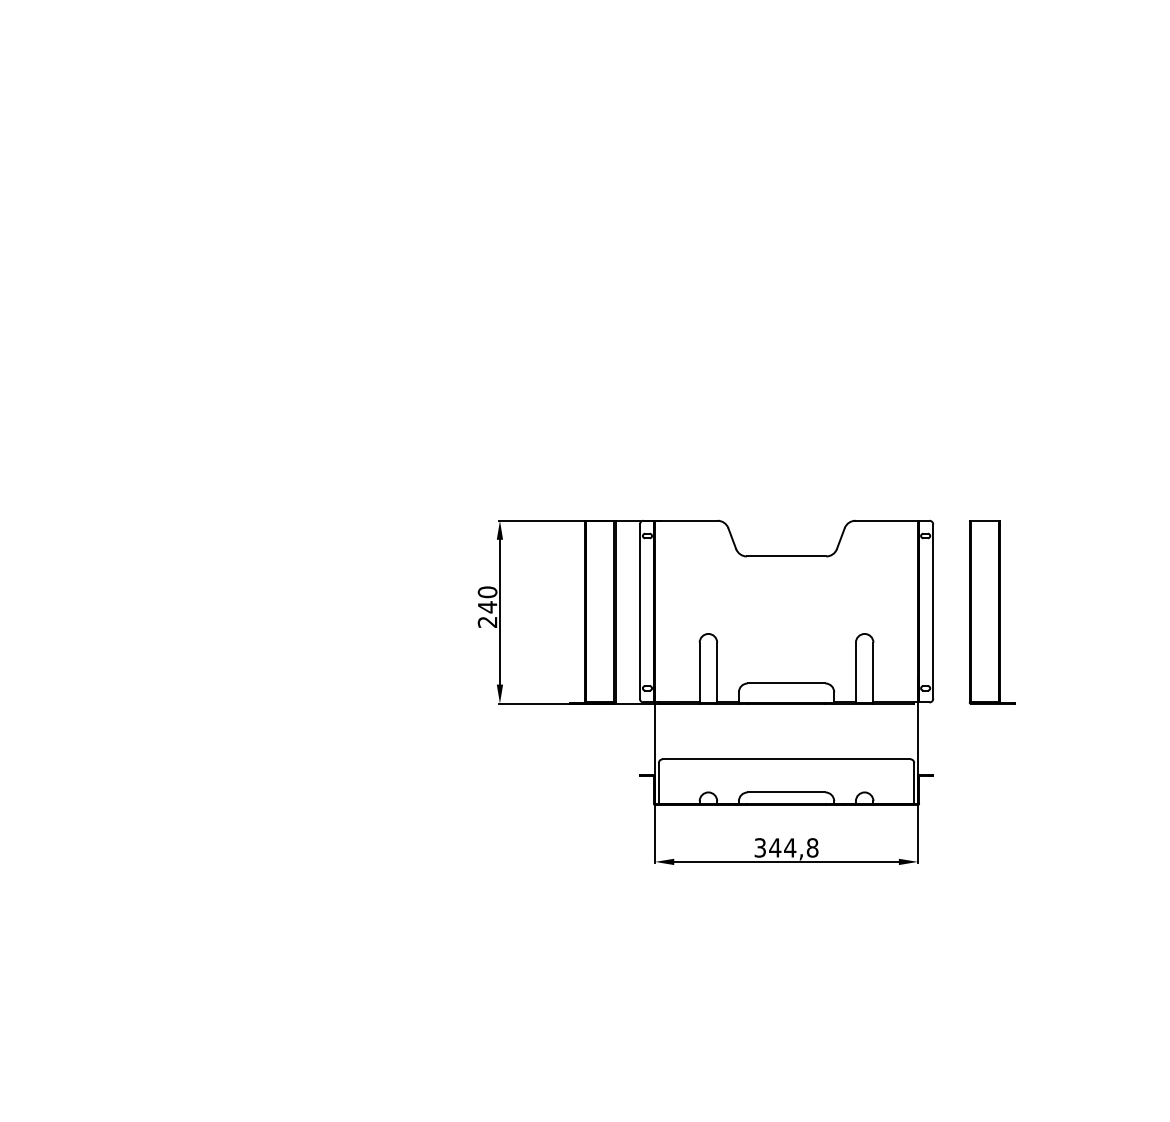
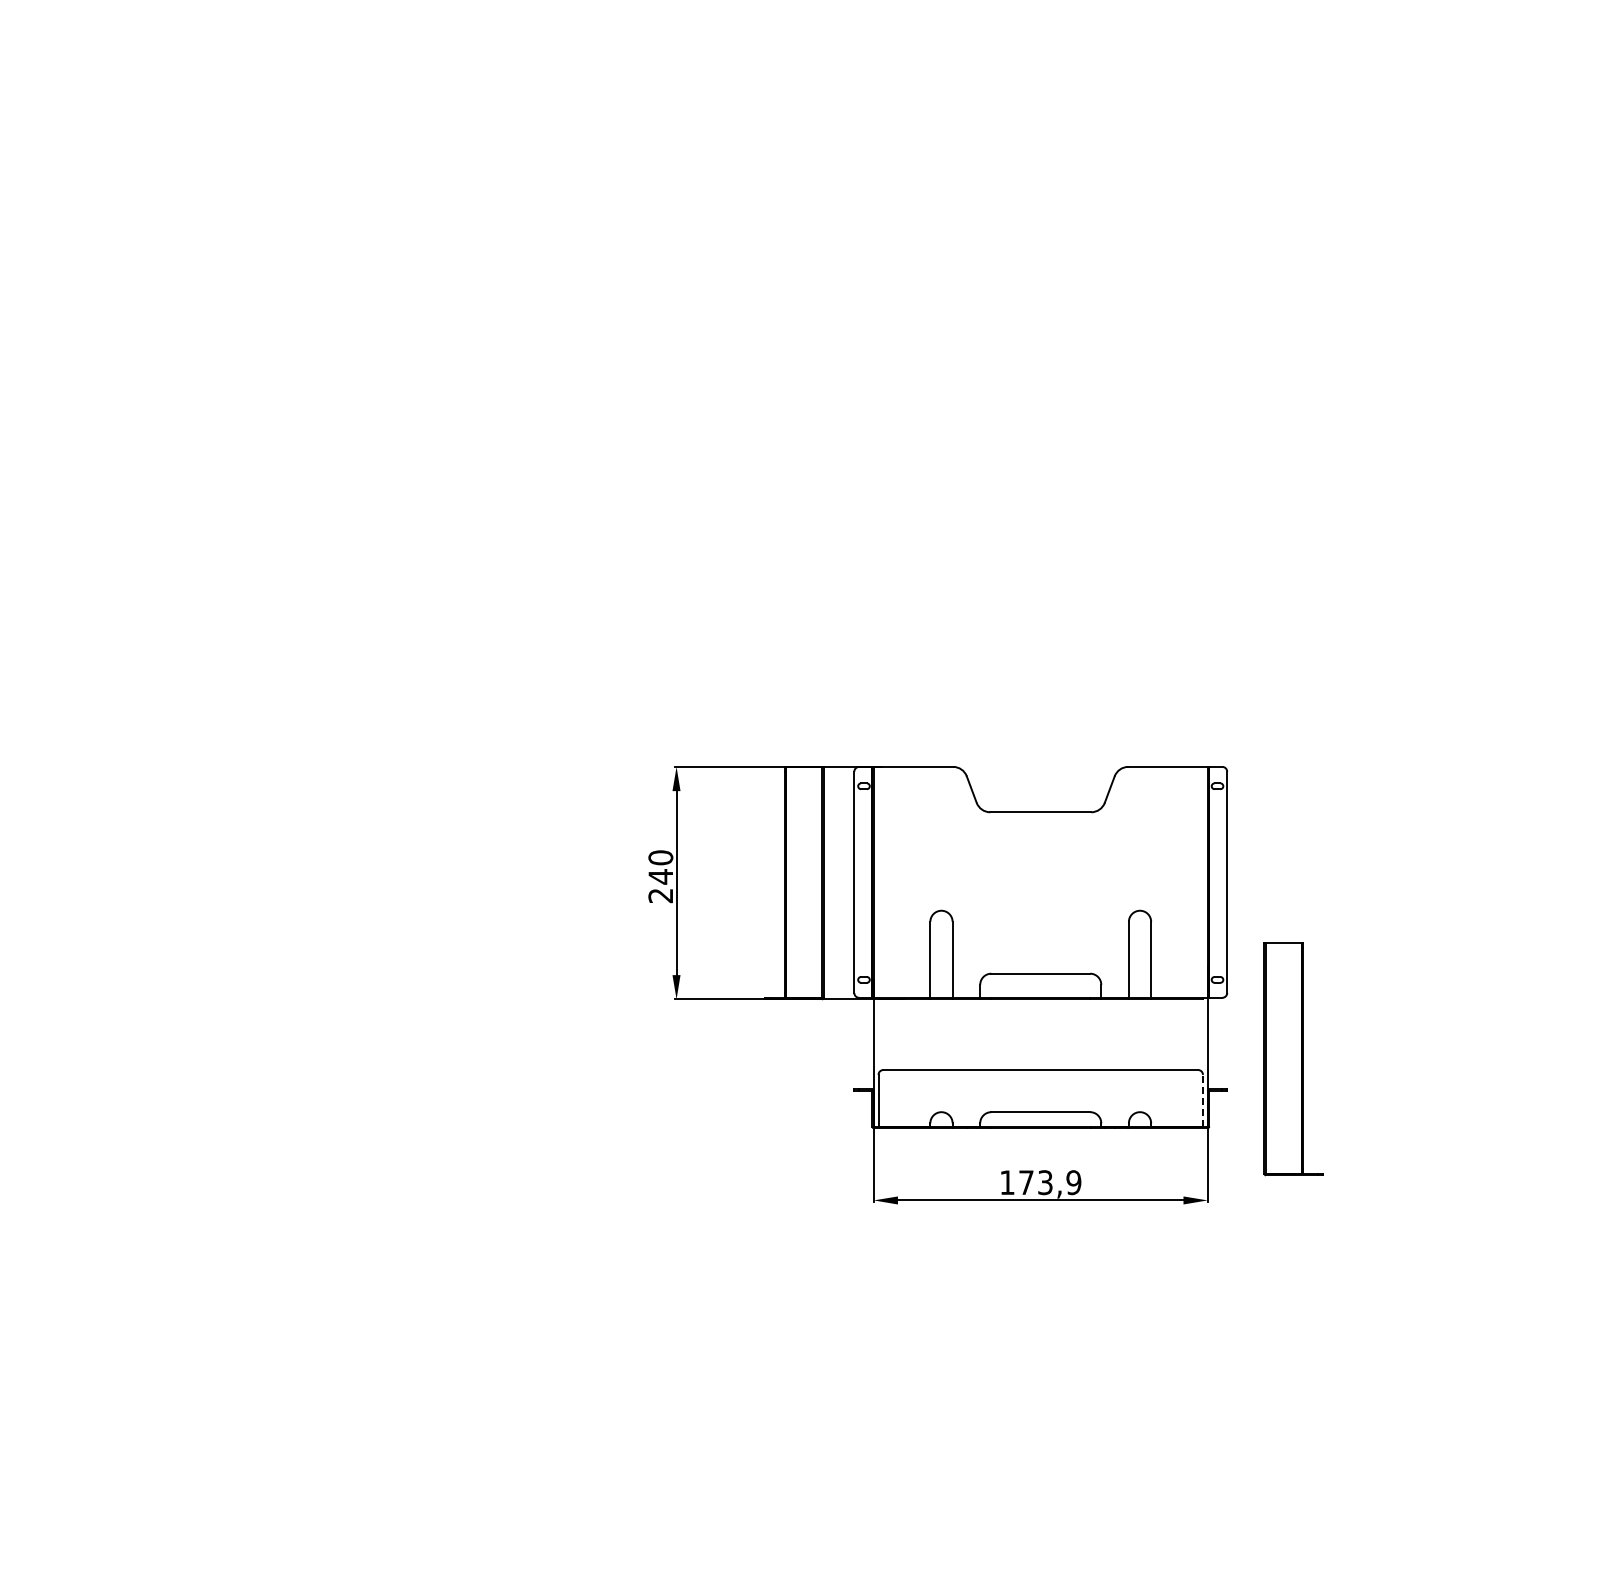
part: (992, 612) -> (1293, 1059), moved
line: (913, 783) -> (1202, 1100), solid -> dashed
text: (786, 847) -> (1040, 1182), 344,8 -> 173,9

